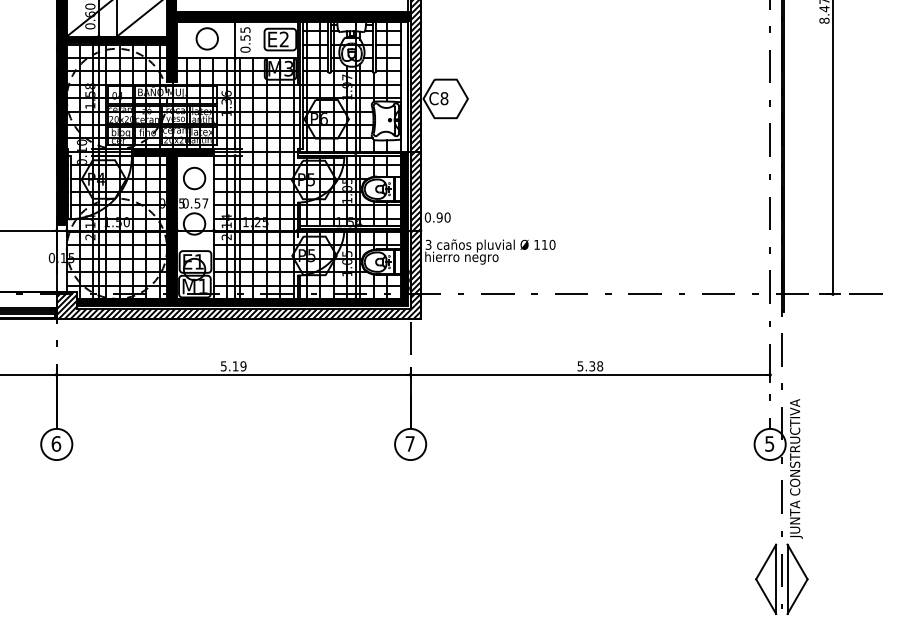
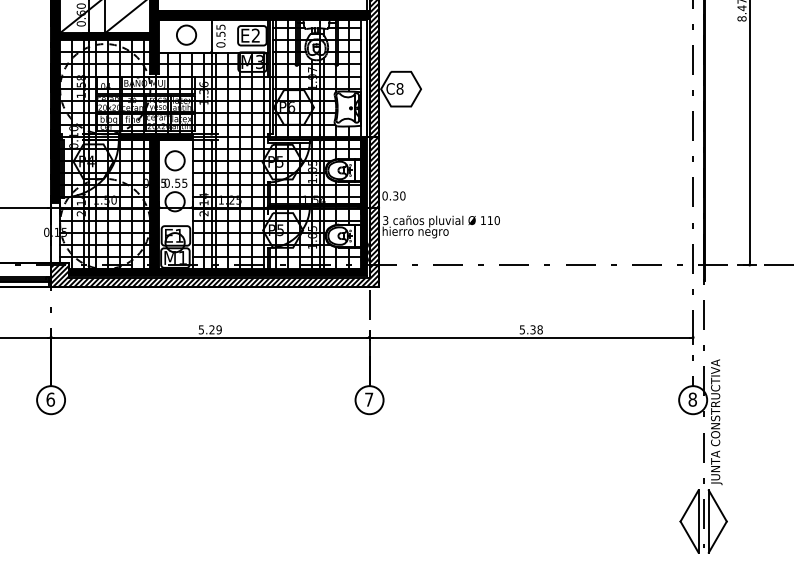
text: (205, 202) -> (184, 182), 0.57 -> 0.55
text: (439, 217) -> (395, 195), 0.90 -> 0.30
text: (235, 365) -> (211, 329), 5.19 -> 5.29
text: (769, 443) -> (692, 399), 5 -> 8

